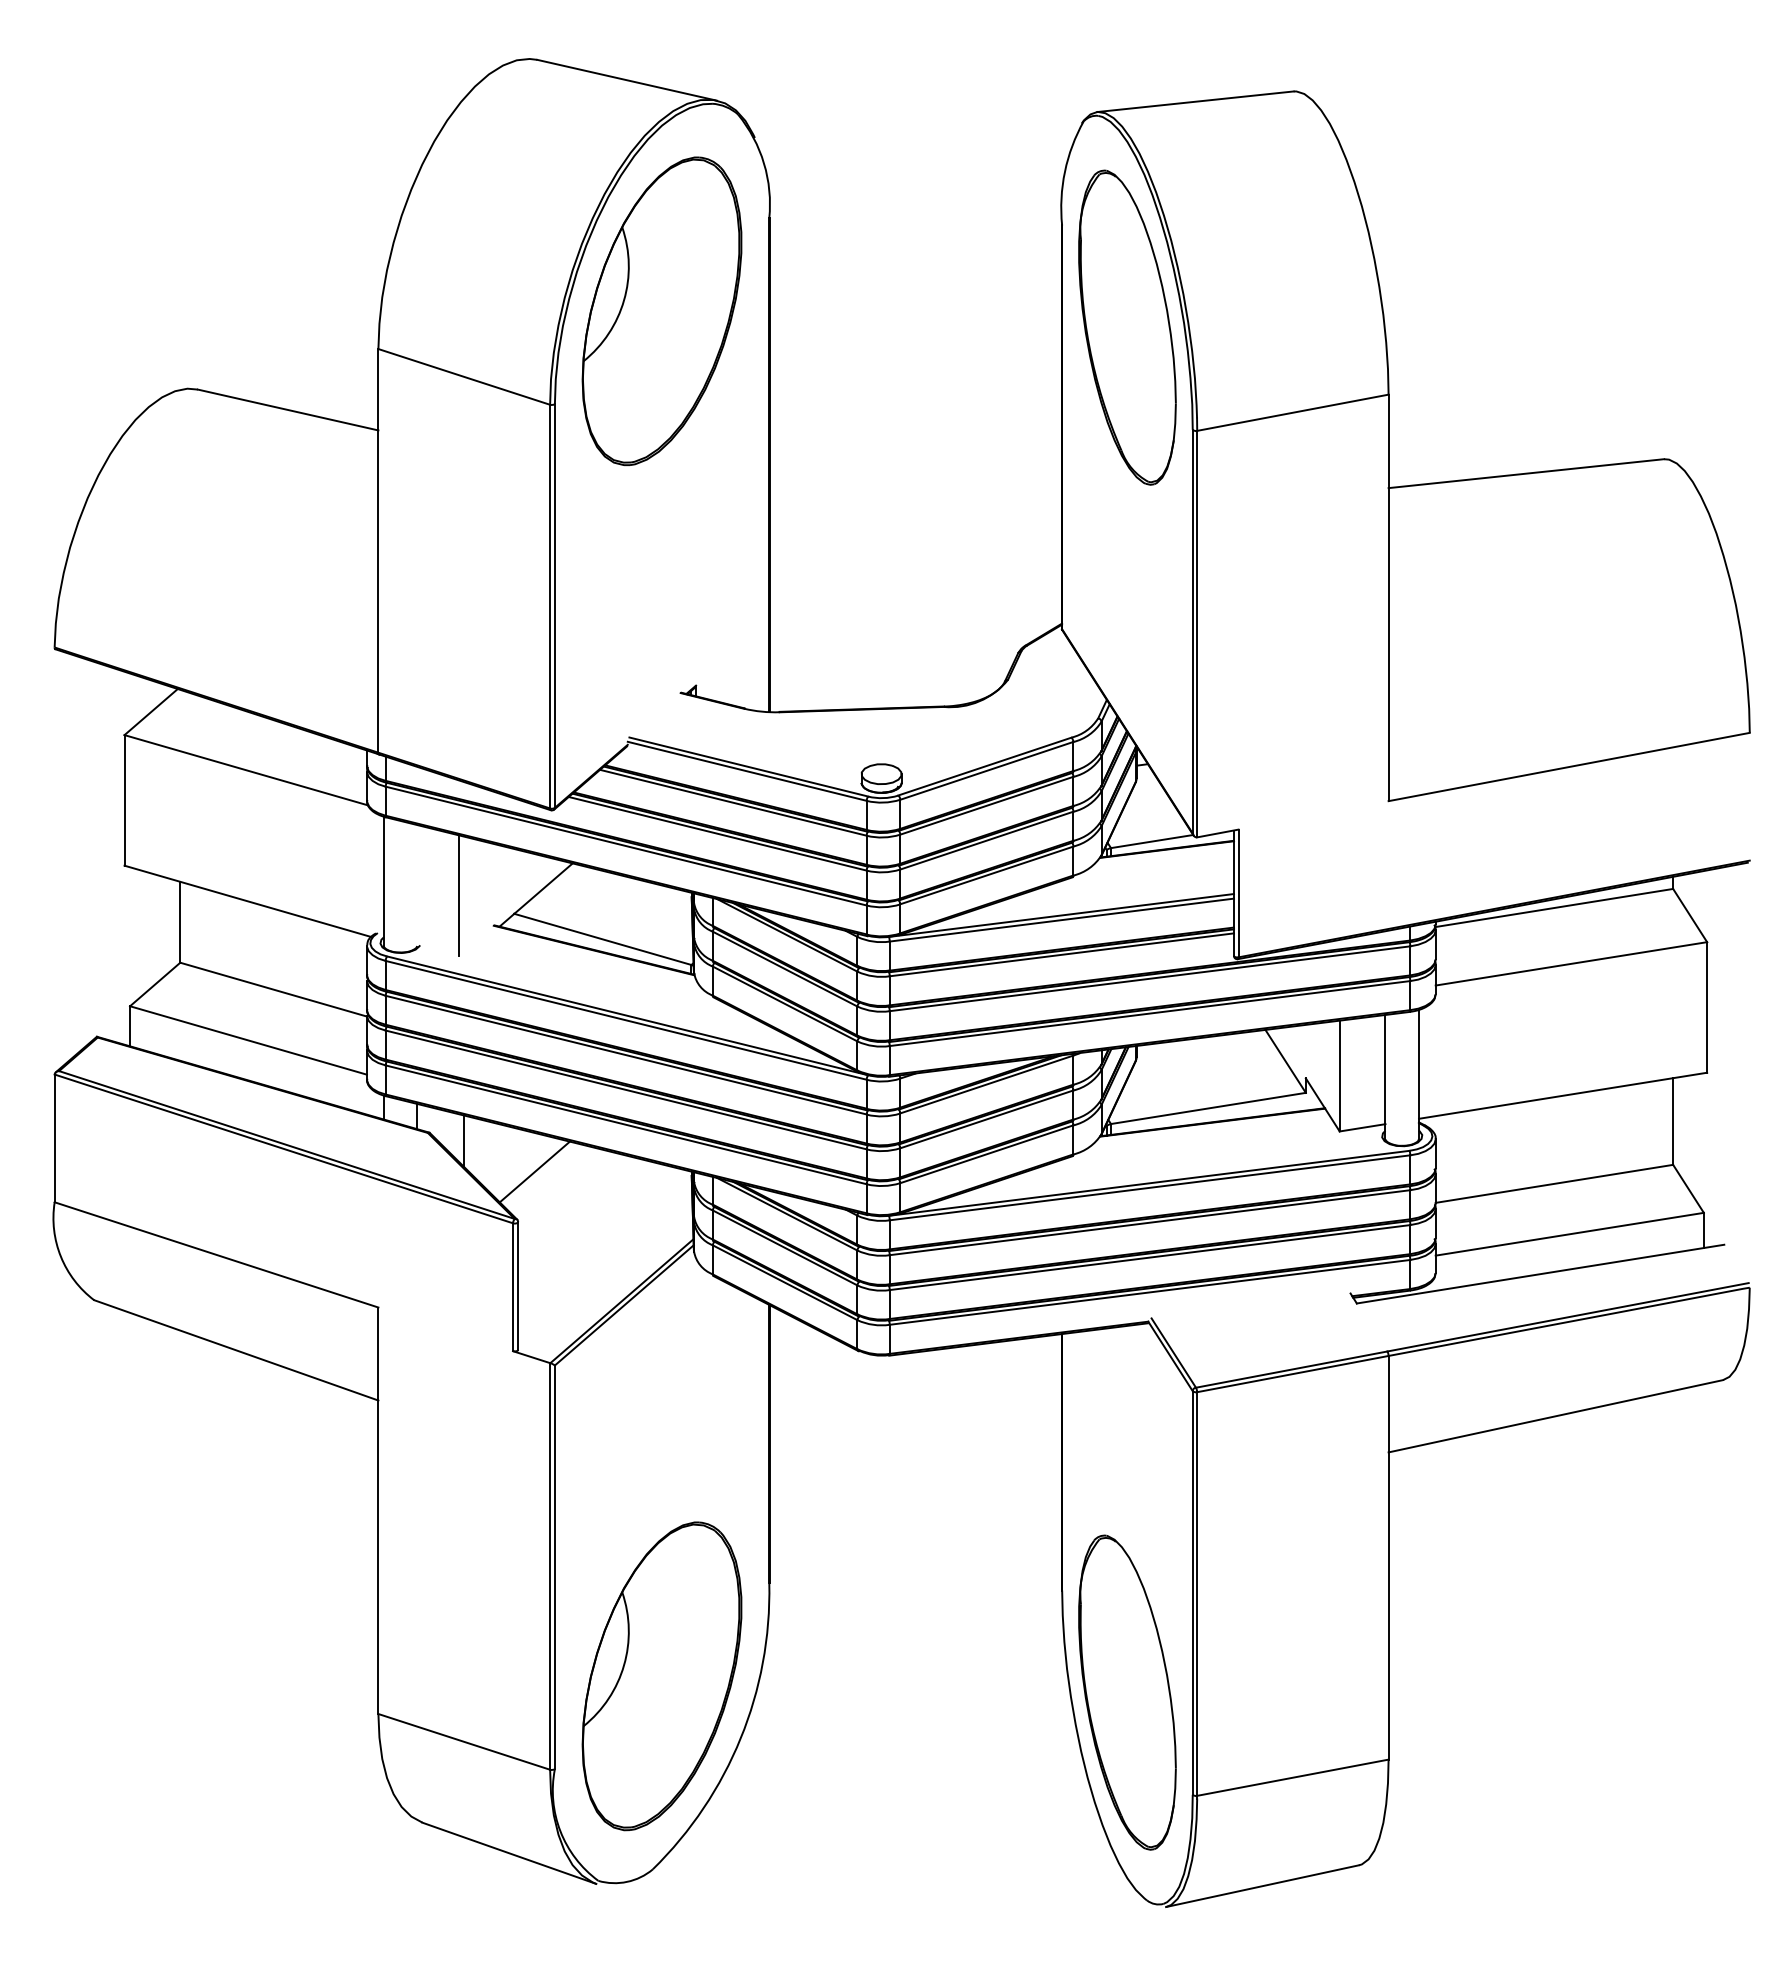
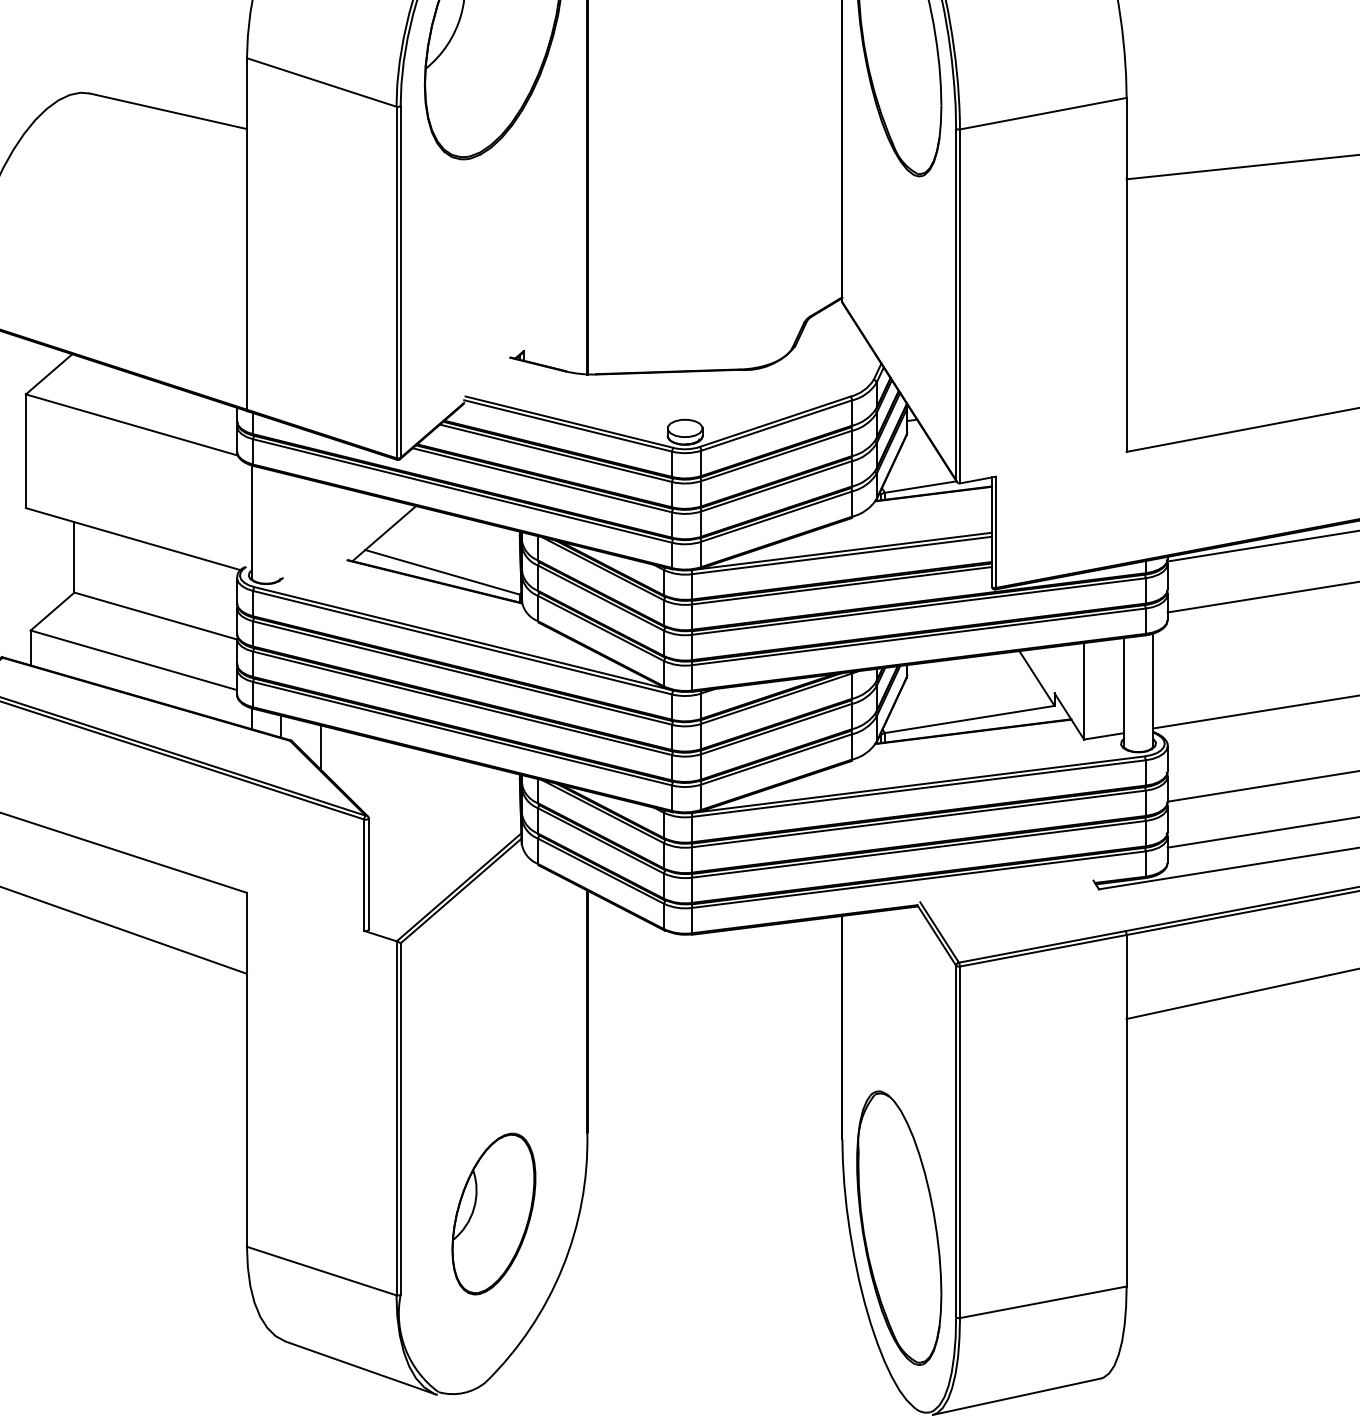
line: (458, 895) -> (316, 534), removed
line: (534, 1171) -> (382, 774), removed
part: (661, 1676) -> (493, 1214), size x0.6

